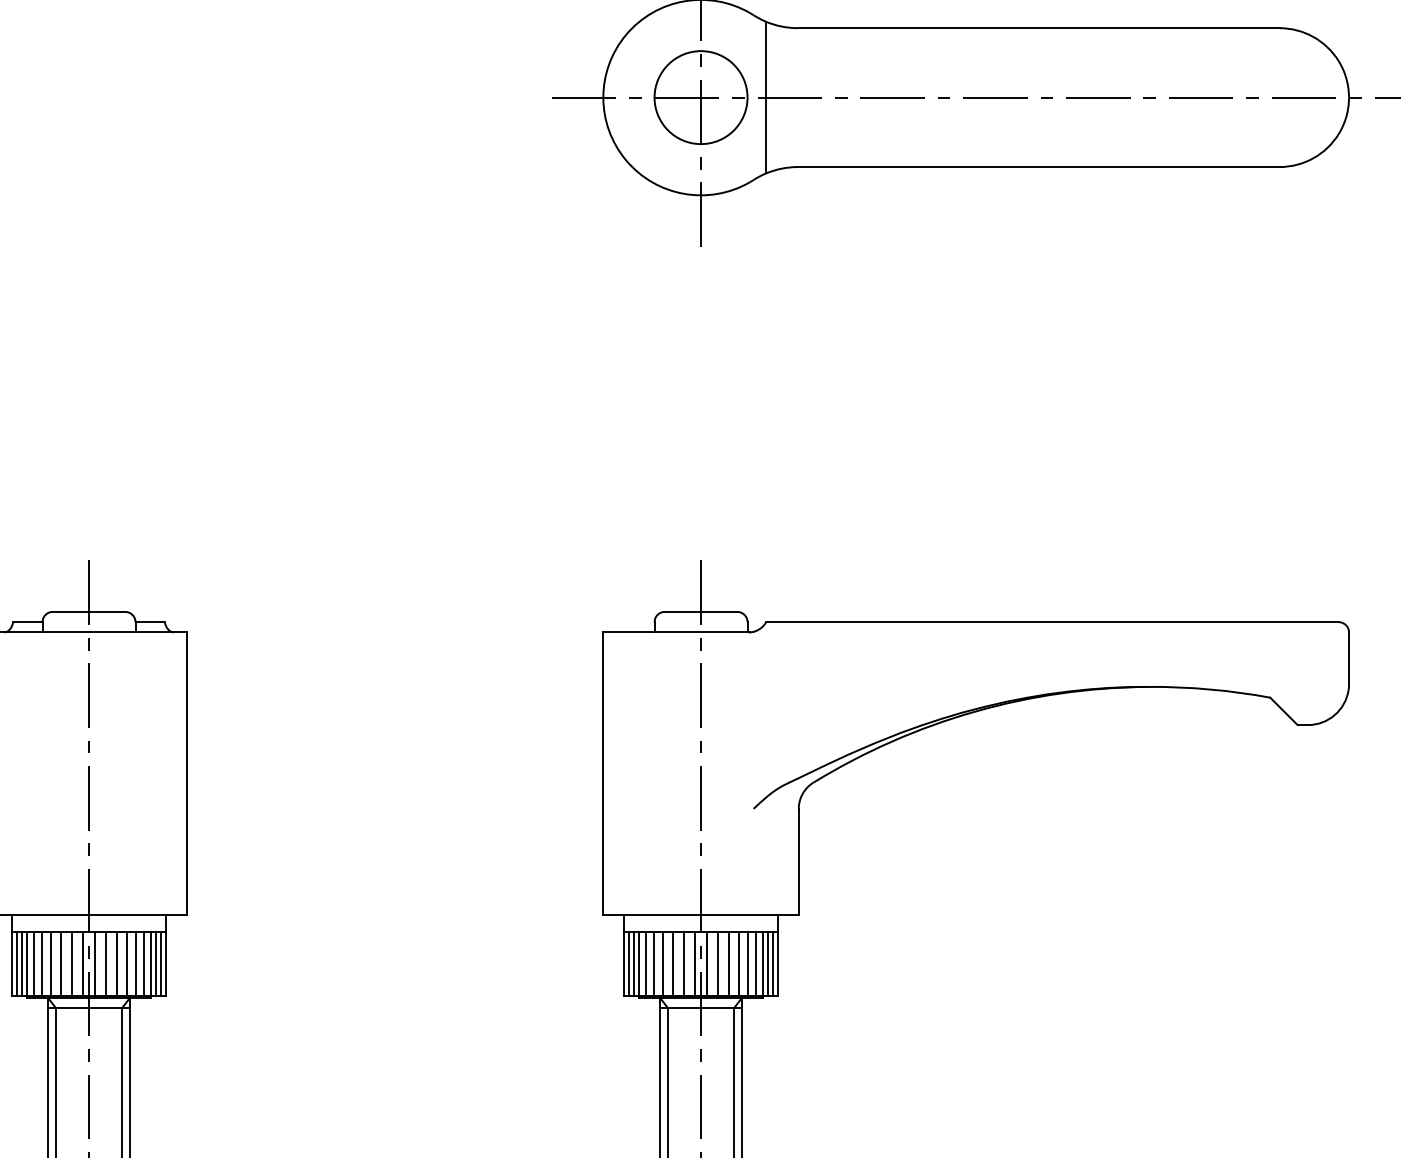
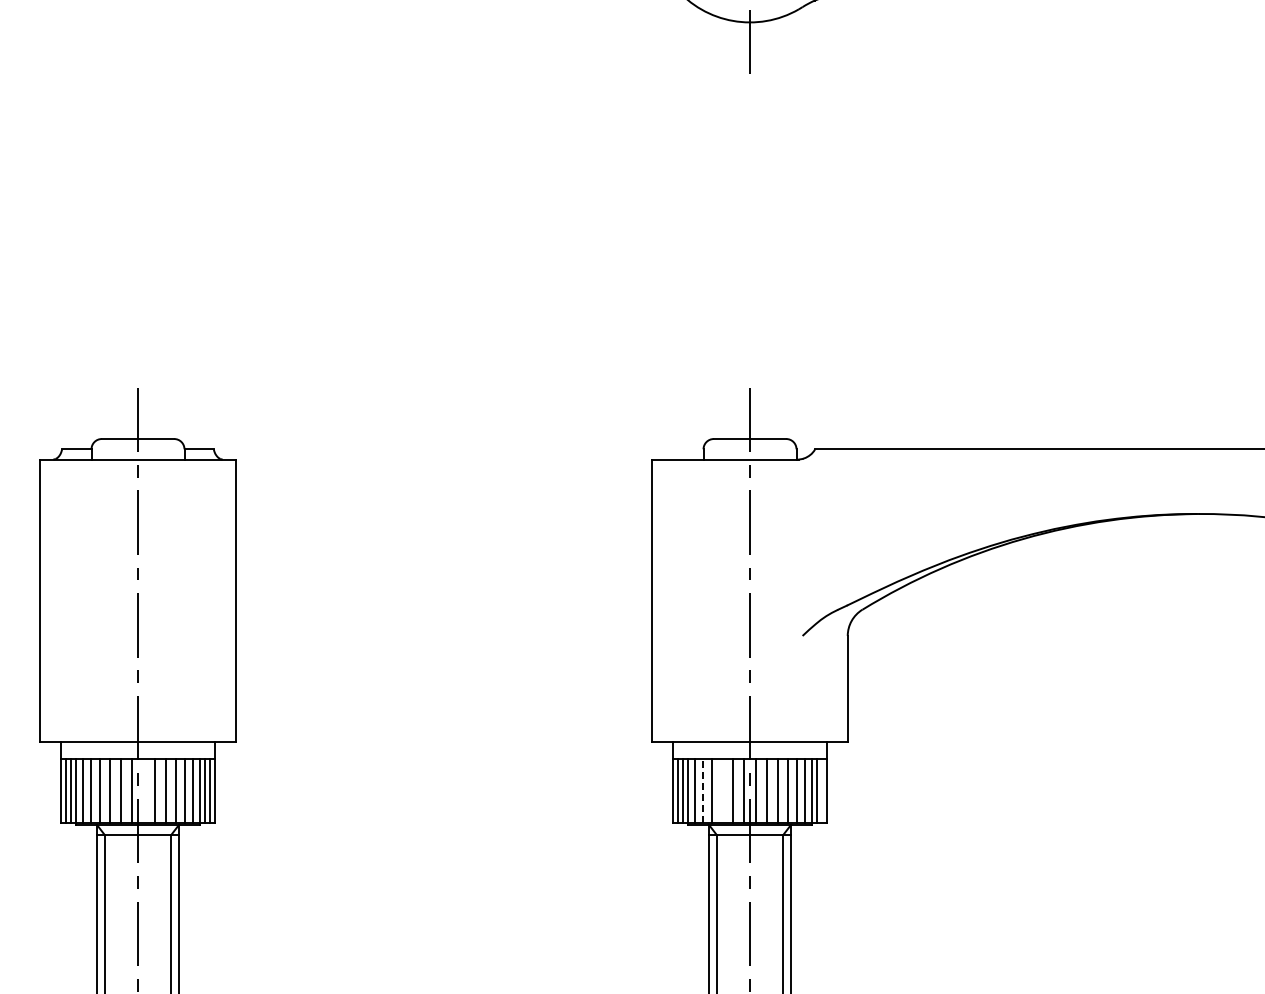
line: (94, 963) -> (143, 790), removed
line: (653, 963) -> (702, 790), solid -> dashed
line: (673, 963) -> (722, 790), removed
line: (773, 963) -> (822, 790), removed

